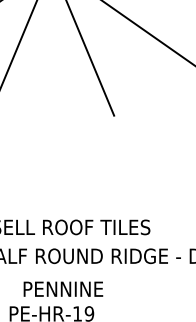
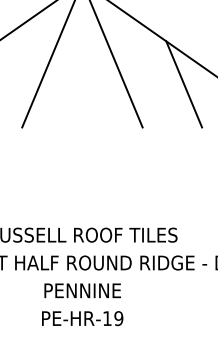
line: (157, 71) -> (184, 84), added
text: (63, 288) -> (82, 290), moved

